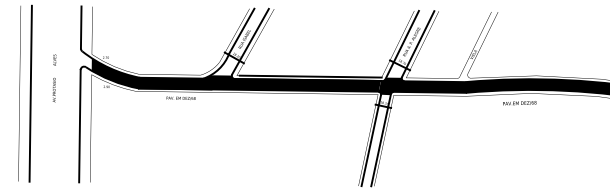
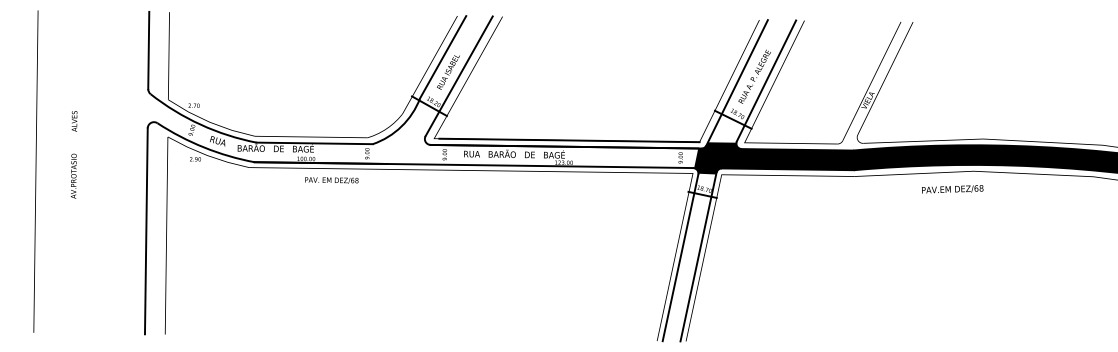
fill: (235, 74) -> (431, 136), removed
text: (54, 78) -> (74, 154), moved
line: (30, 93) -> (55, 171), removed

